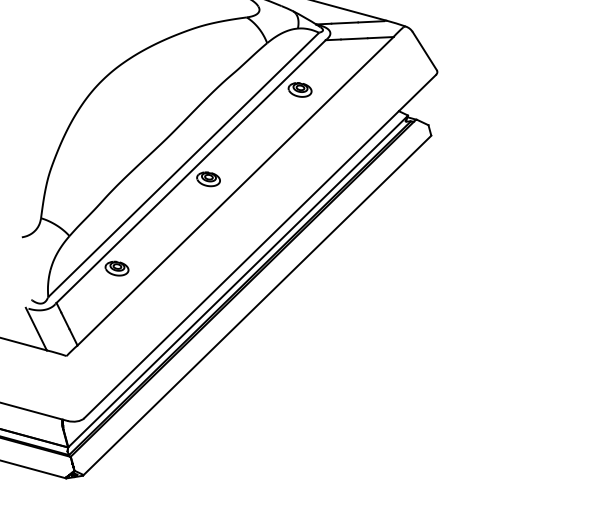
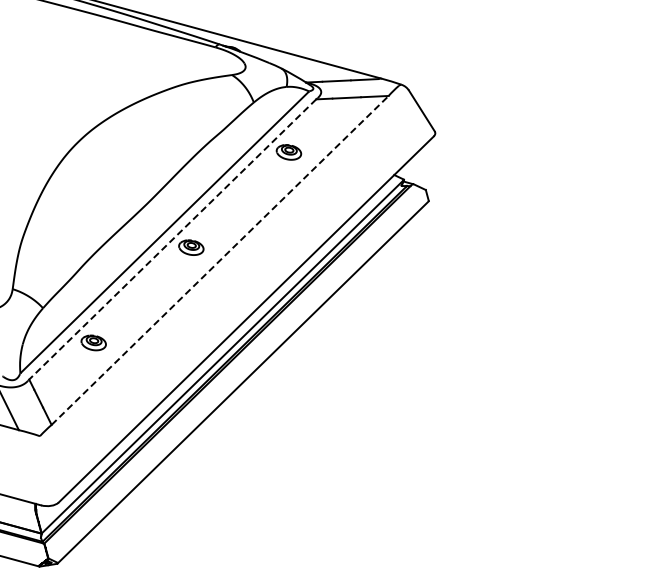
line: (190, 171) -> (172, 239), solid -> dashed
line: (235, 191) -> (220, 260), solid -> dashed

